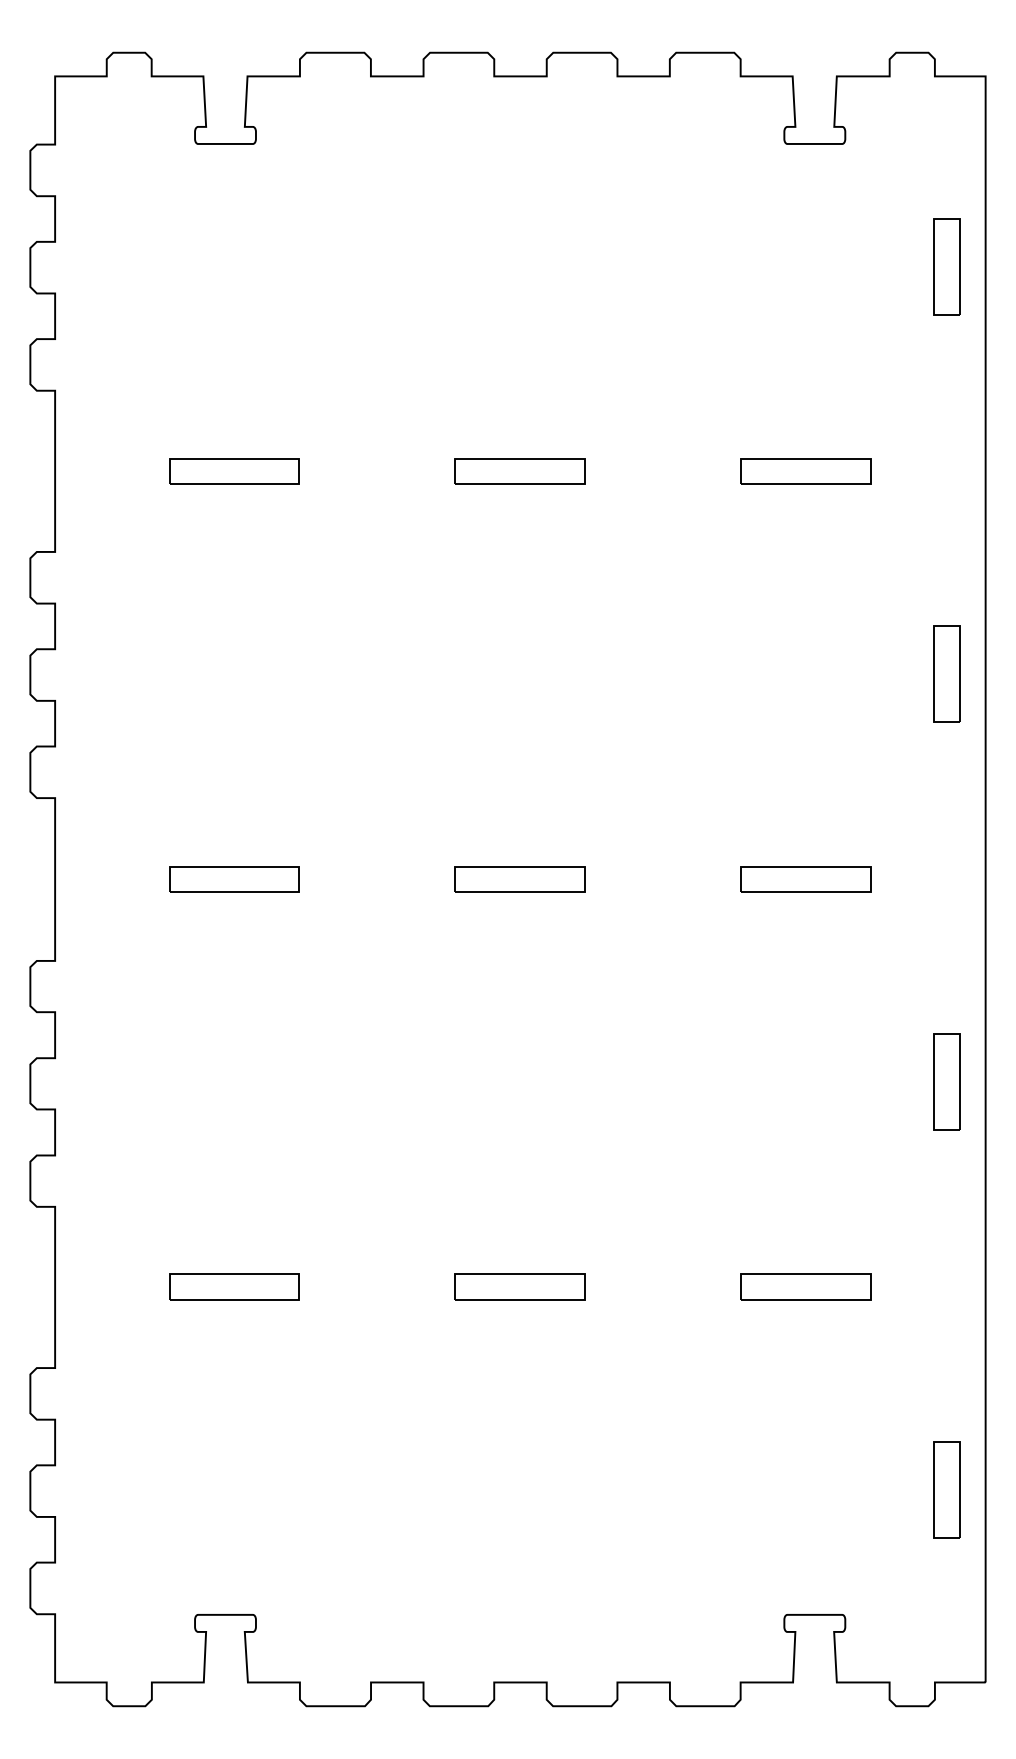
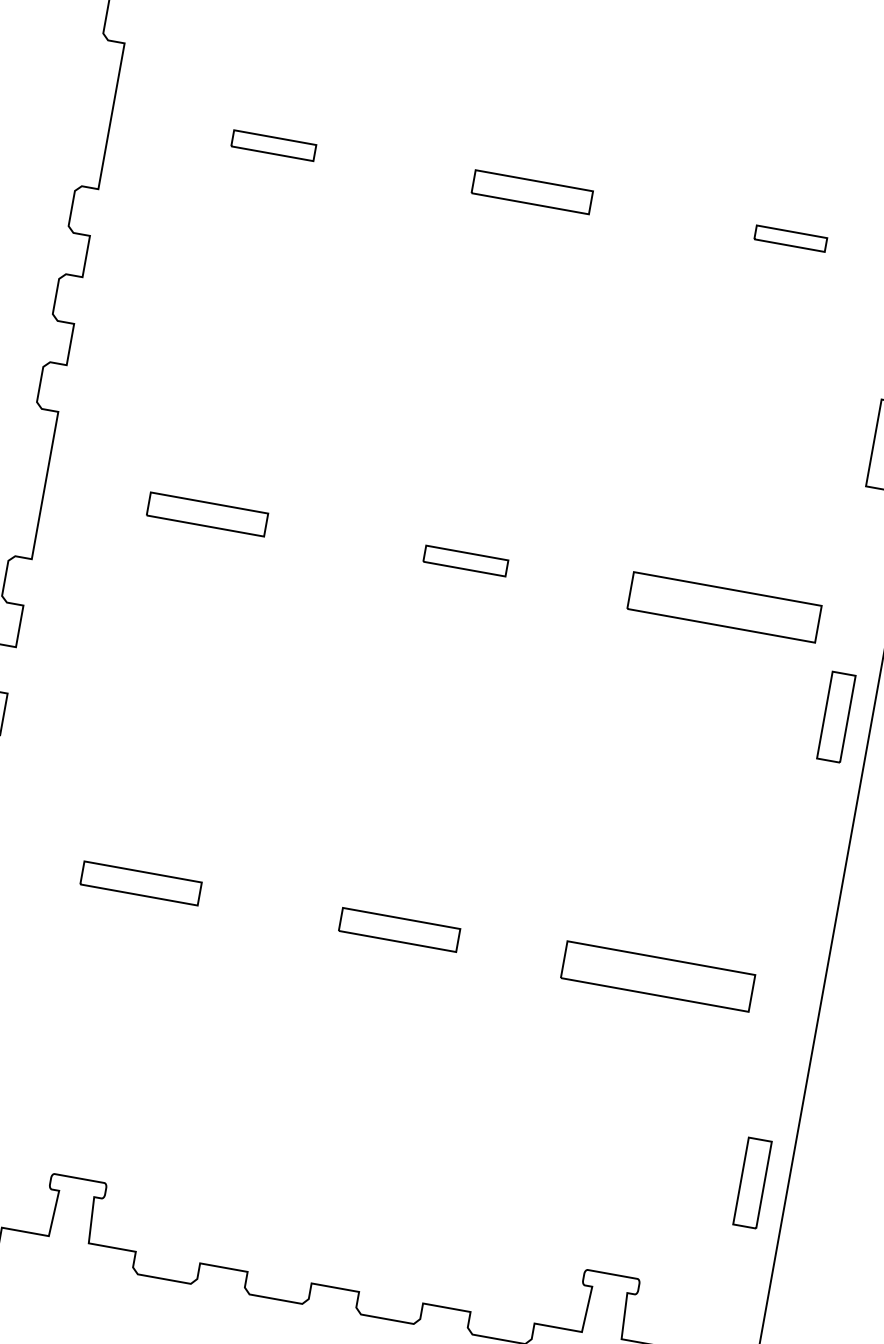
part: (234, 471) -> (273, 145), size x0.7
part: (805, 471) -> (790, 238), size x0.6
part: (519, 879) -> (465, 561), size x0.7
part: (805, 879) -> (723, 607), size x1.6
part: (946, 1081) -> (836, 716), moved
part: (805, 1286) -> (657, 975), size x1.6

